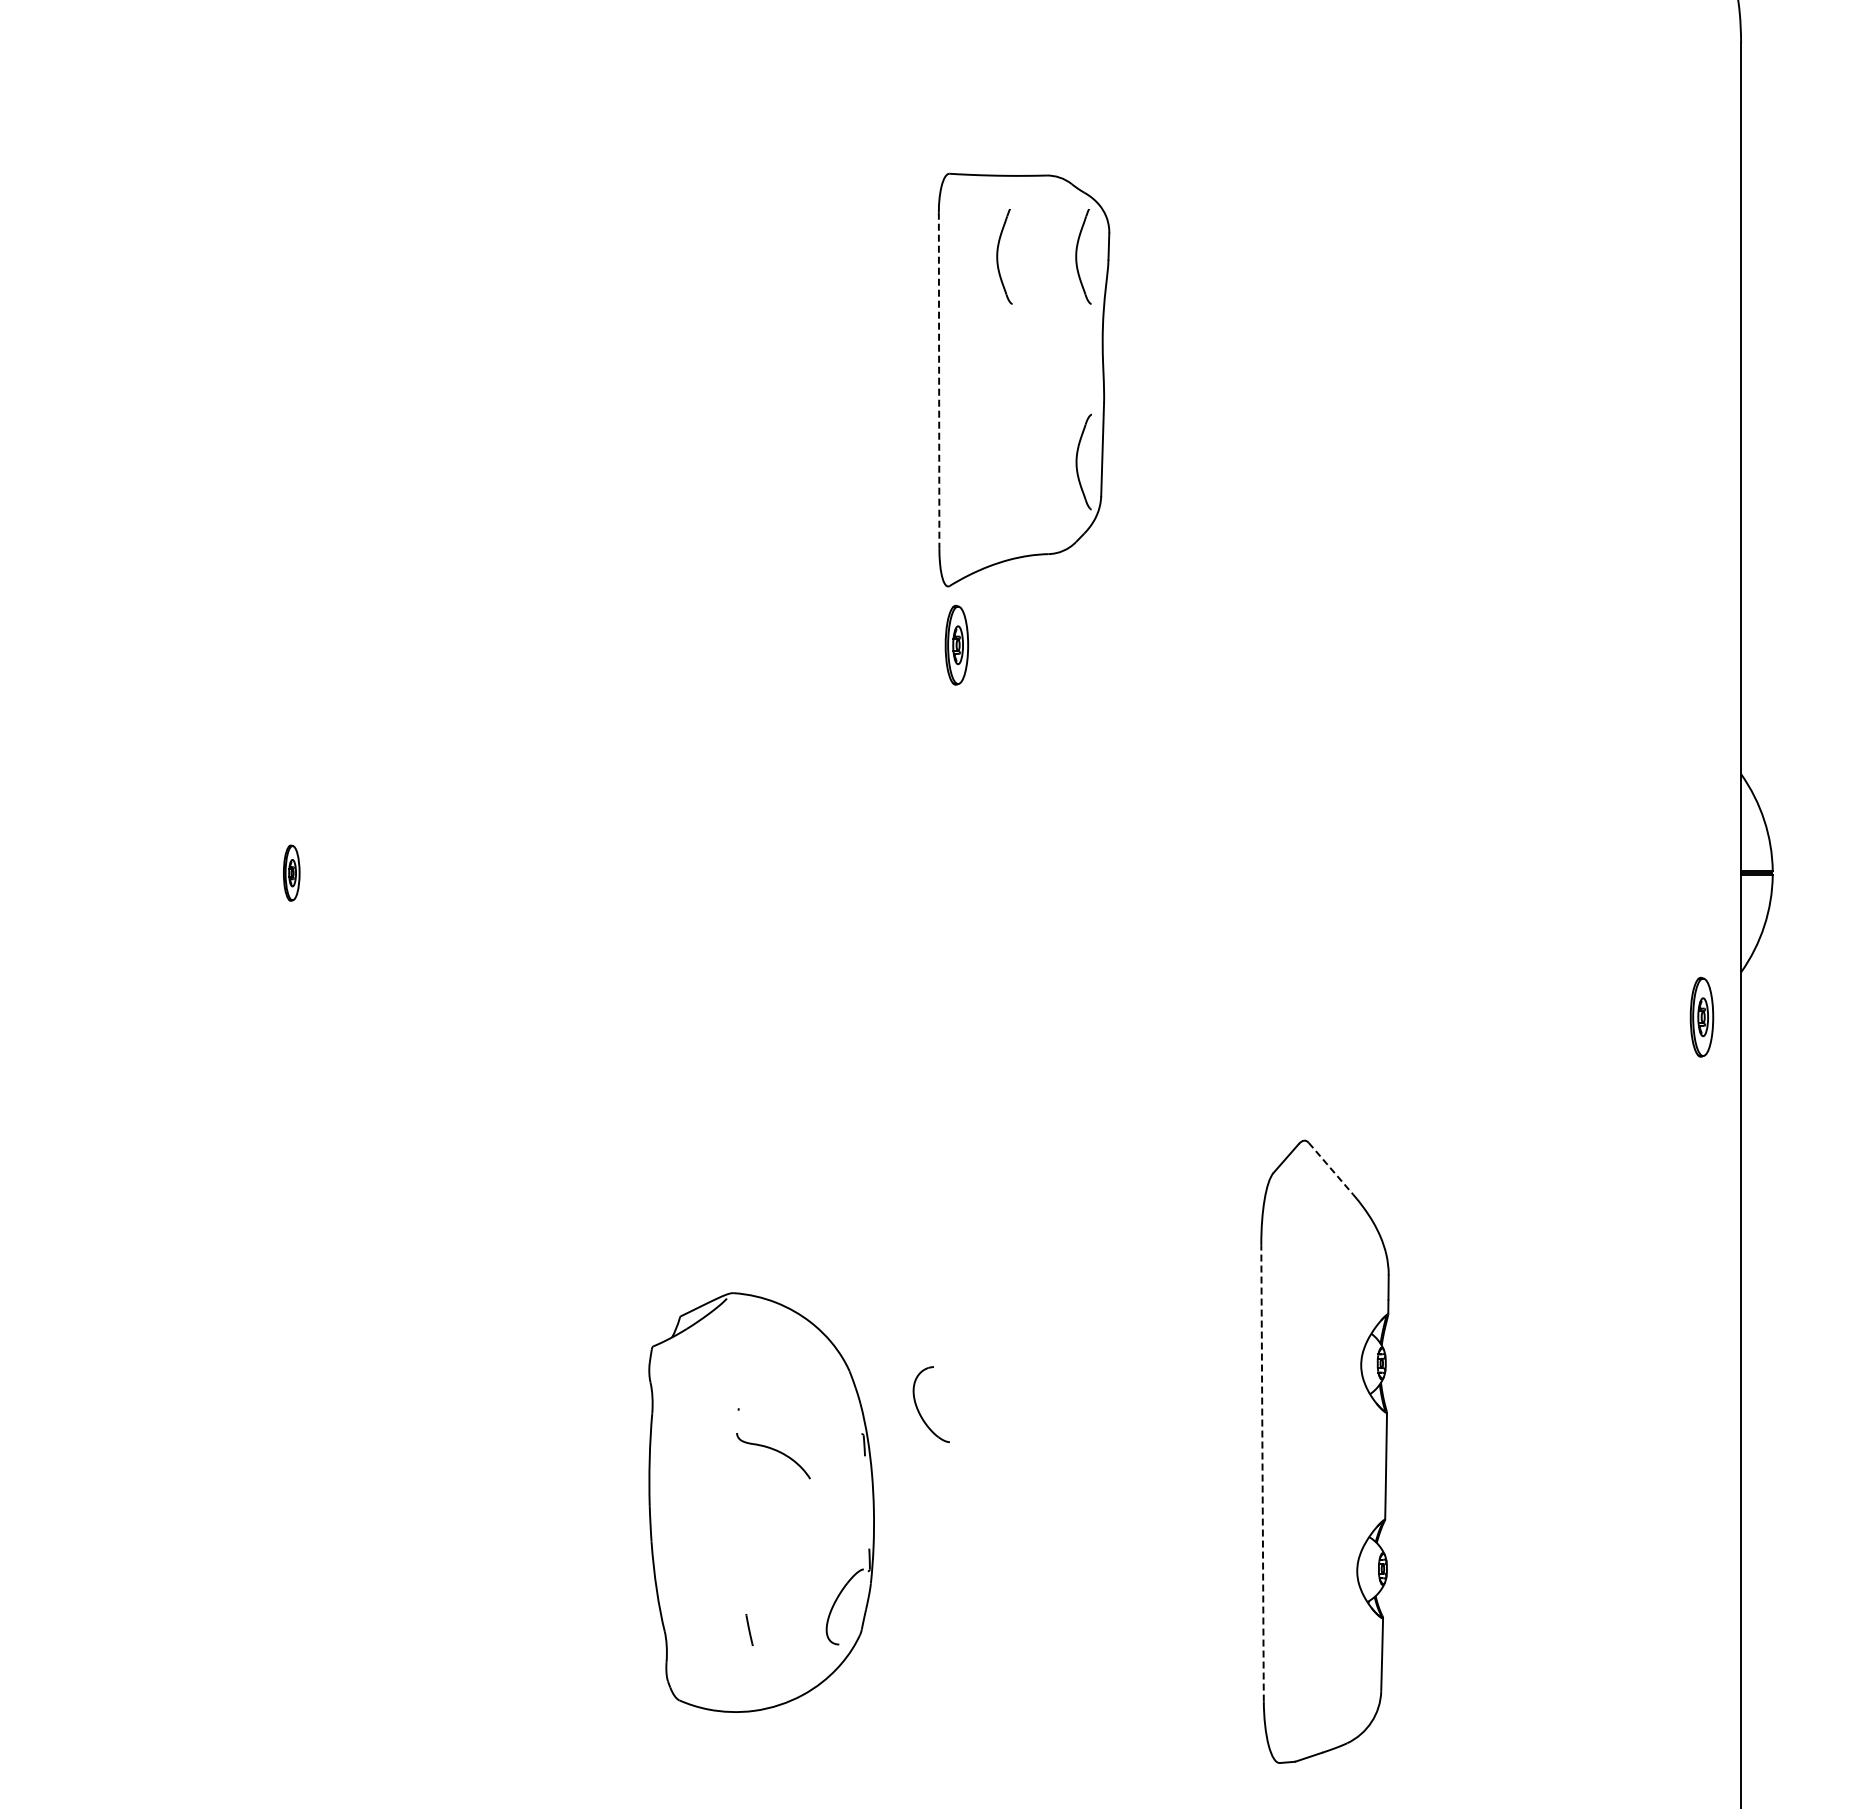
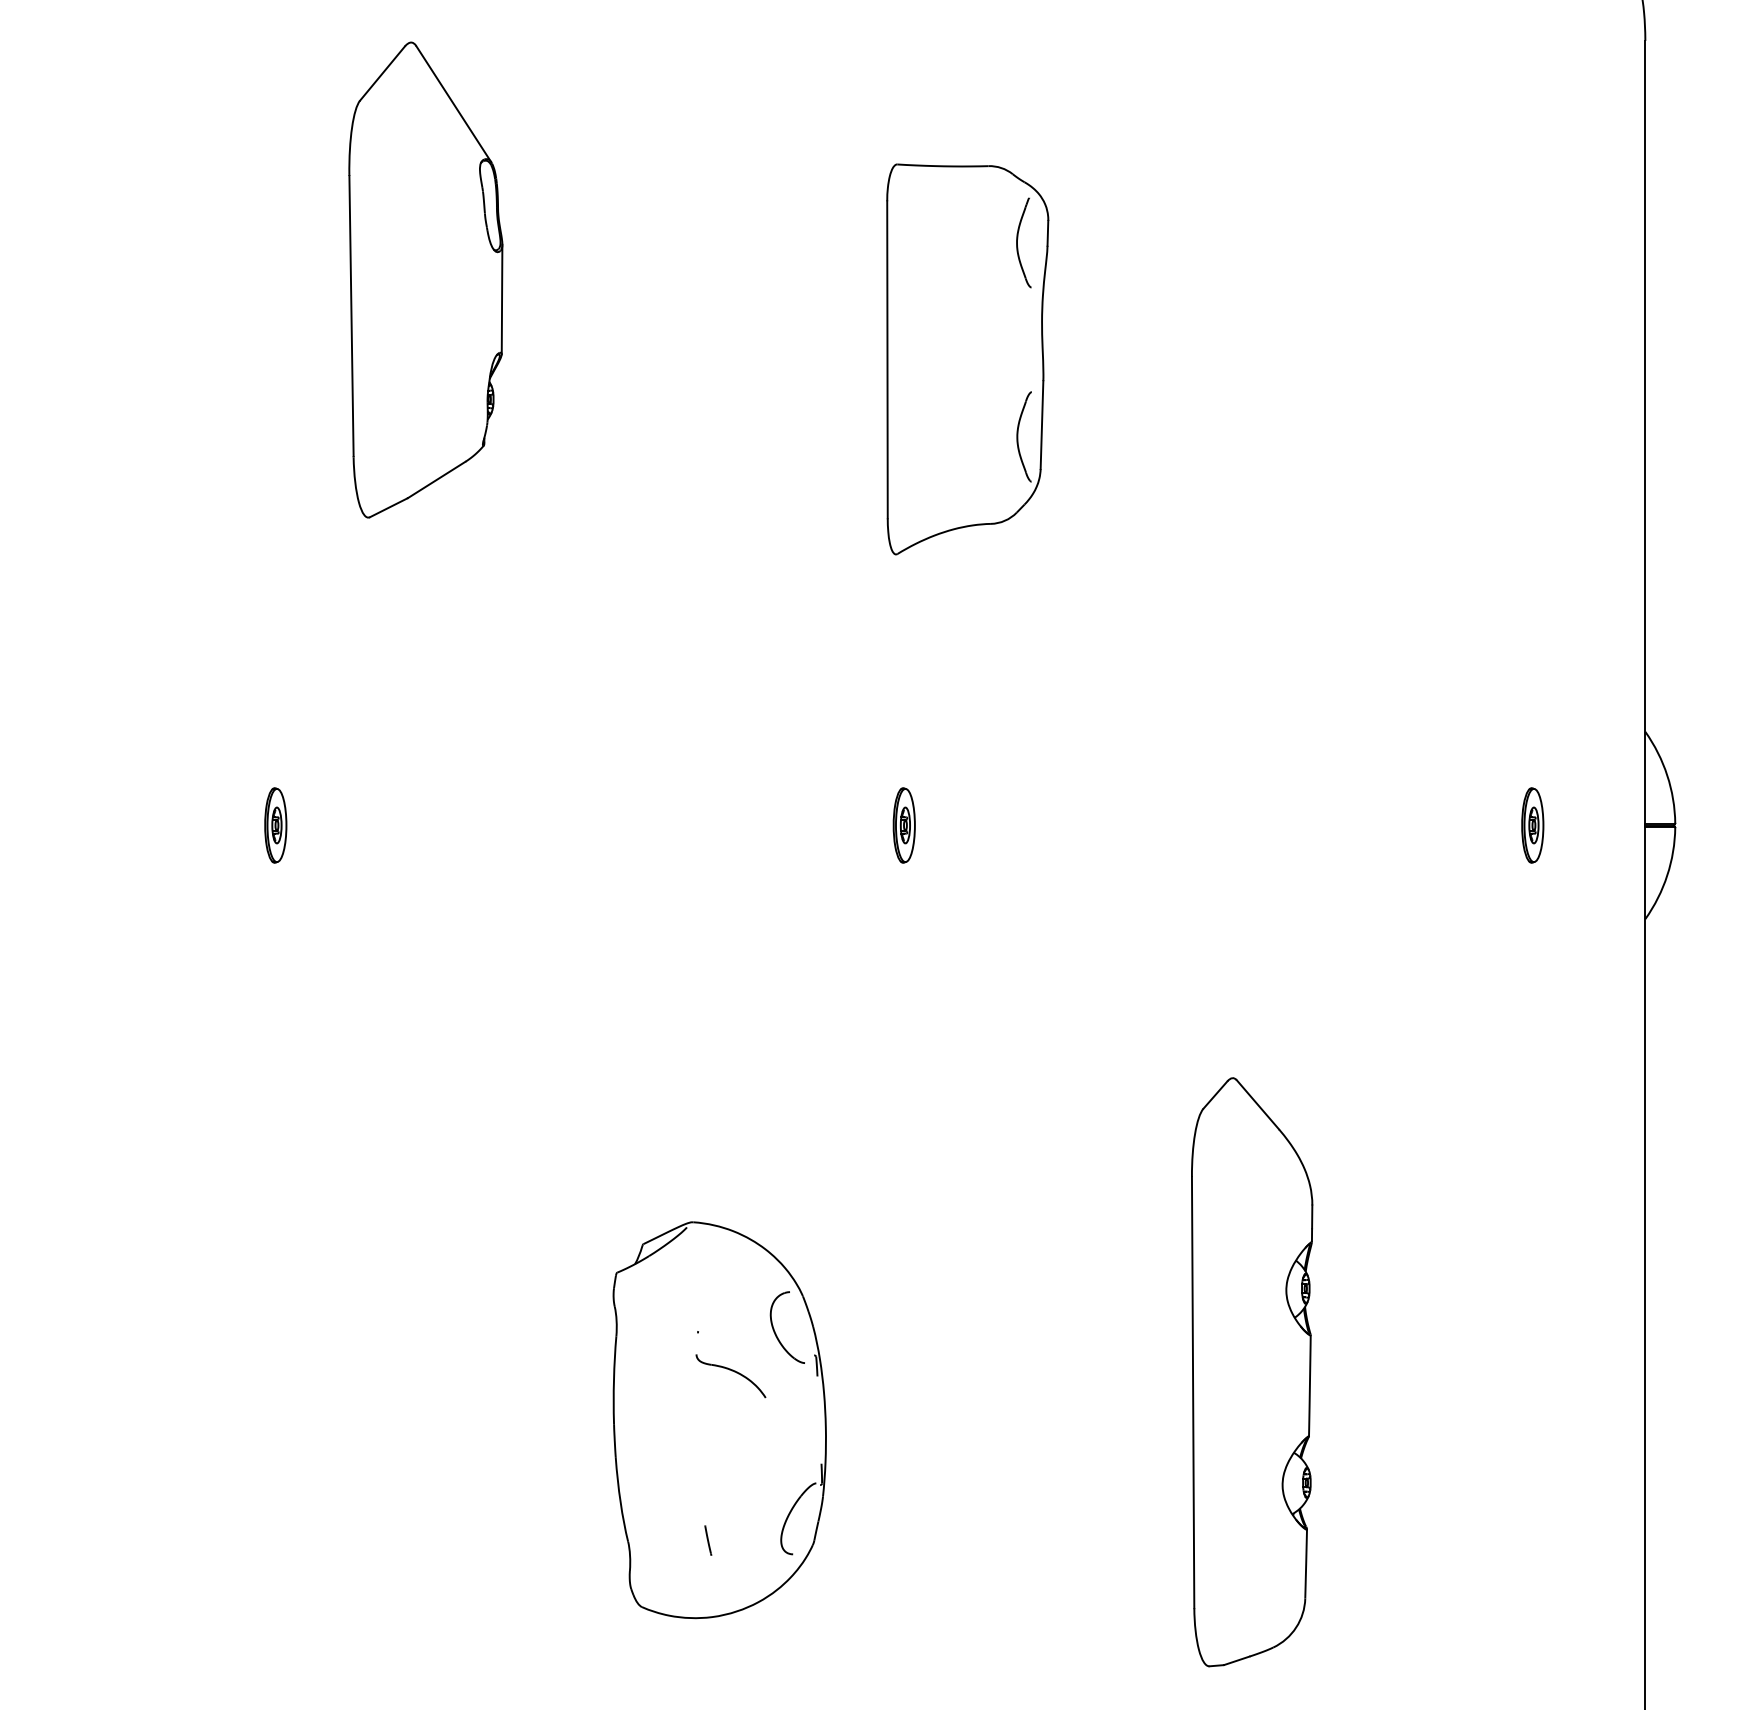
part: (1004, 256) -> (949, 242), removed
part: (450, 295) -> (425, 279), added
line: (939, 380) -> (887, 359), dashed -> solid
part: (956, 644) -> (903, 824), moved
part: (291, 872) -> (275, 824), size x1.43
part: (1701, 1016) -> (1532, 824), moved
line: (1331, 1169) -> (1258, 1105), dashed -> solid
part: (919, 1410) -> (776, 1333), moved
line: (1262, 1472) -> (1193, 1391), dashed -> solid

